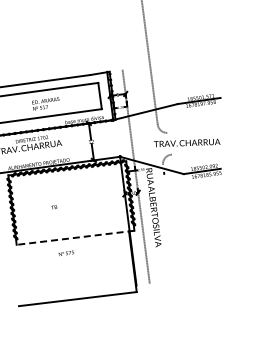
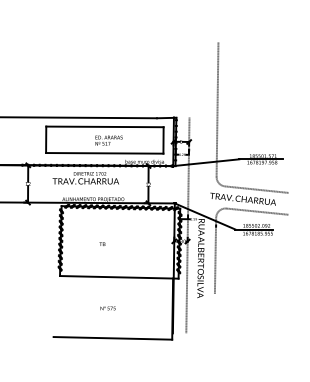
line: (199, 131) -> (256, 189), added
line: (203, 153) -> (257, 211), added
line: (167, 202) -> (215, 255), added
line: (74, 238) -> (118, 277), dashed -> solid
text: (65, 253) -> (107, 308), moved

